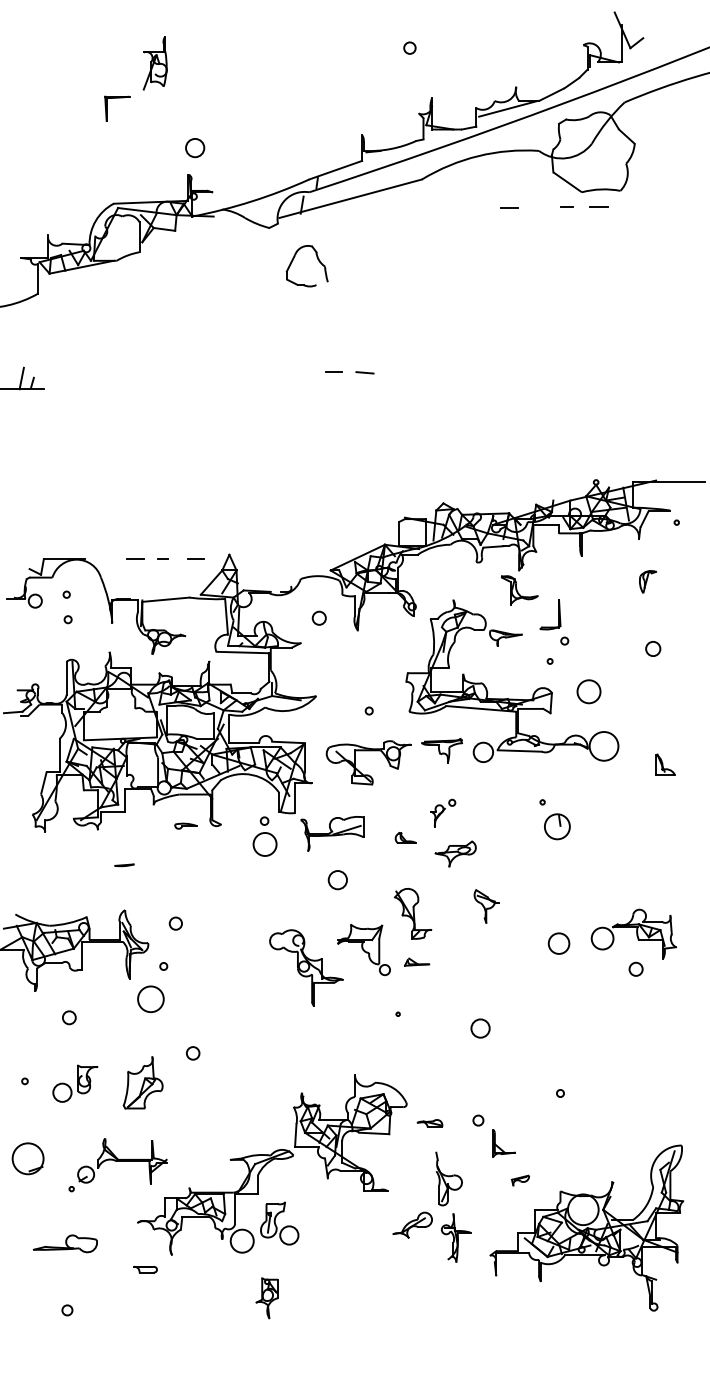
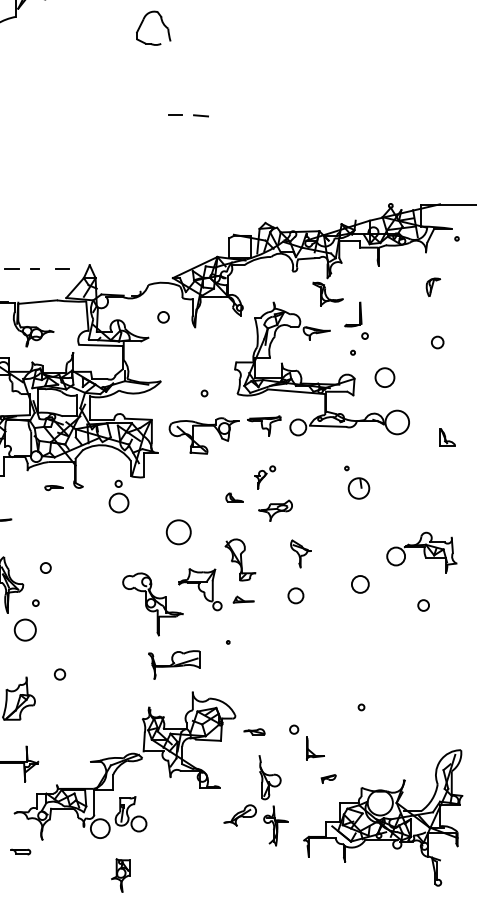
part: (332, 833) -> (174, 664), moved
circle: (337, 880) -> (178, 532), size x1.6
part: (633, 933) -> (421, 552), moved
circle: (480, 1028) -> (295, 595), moved

